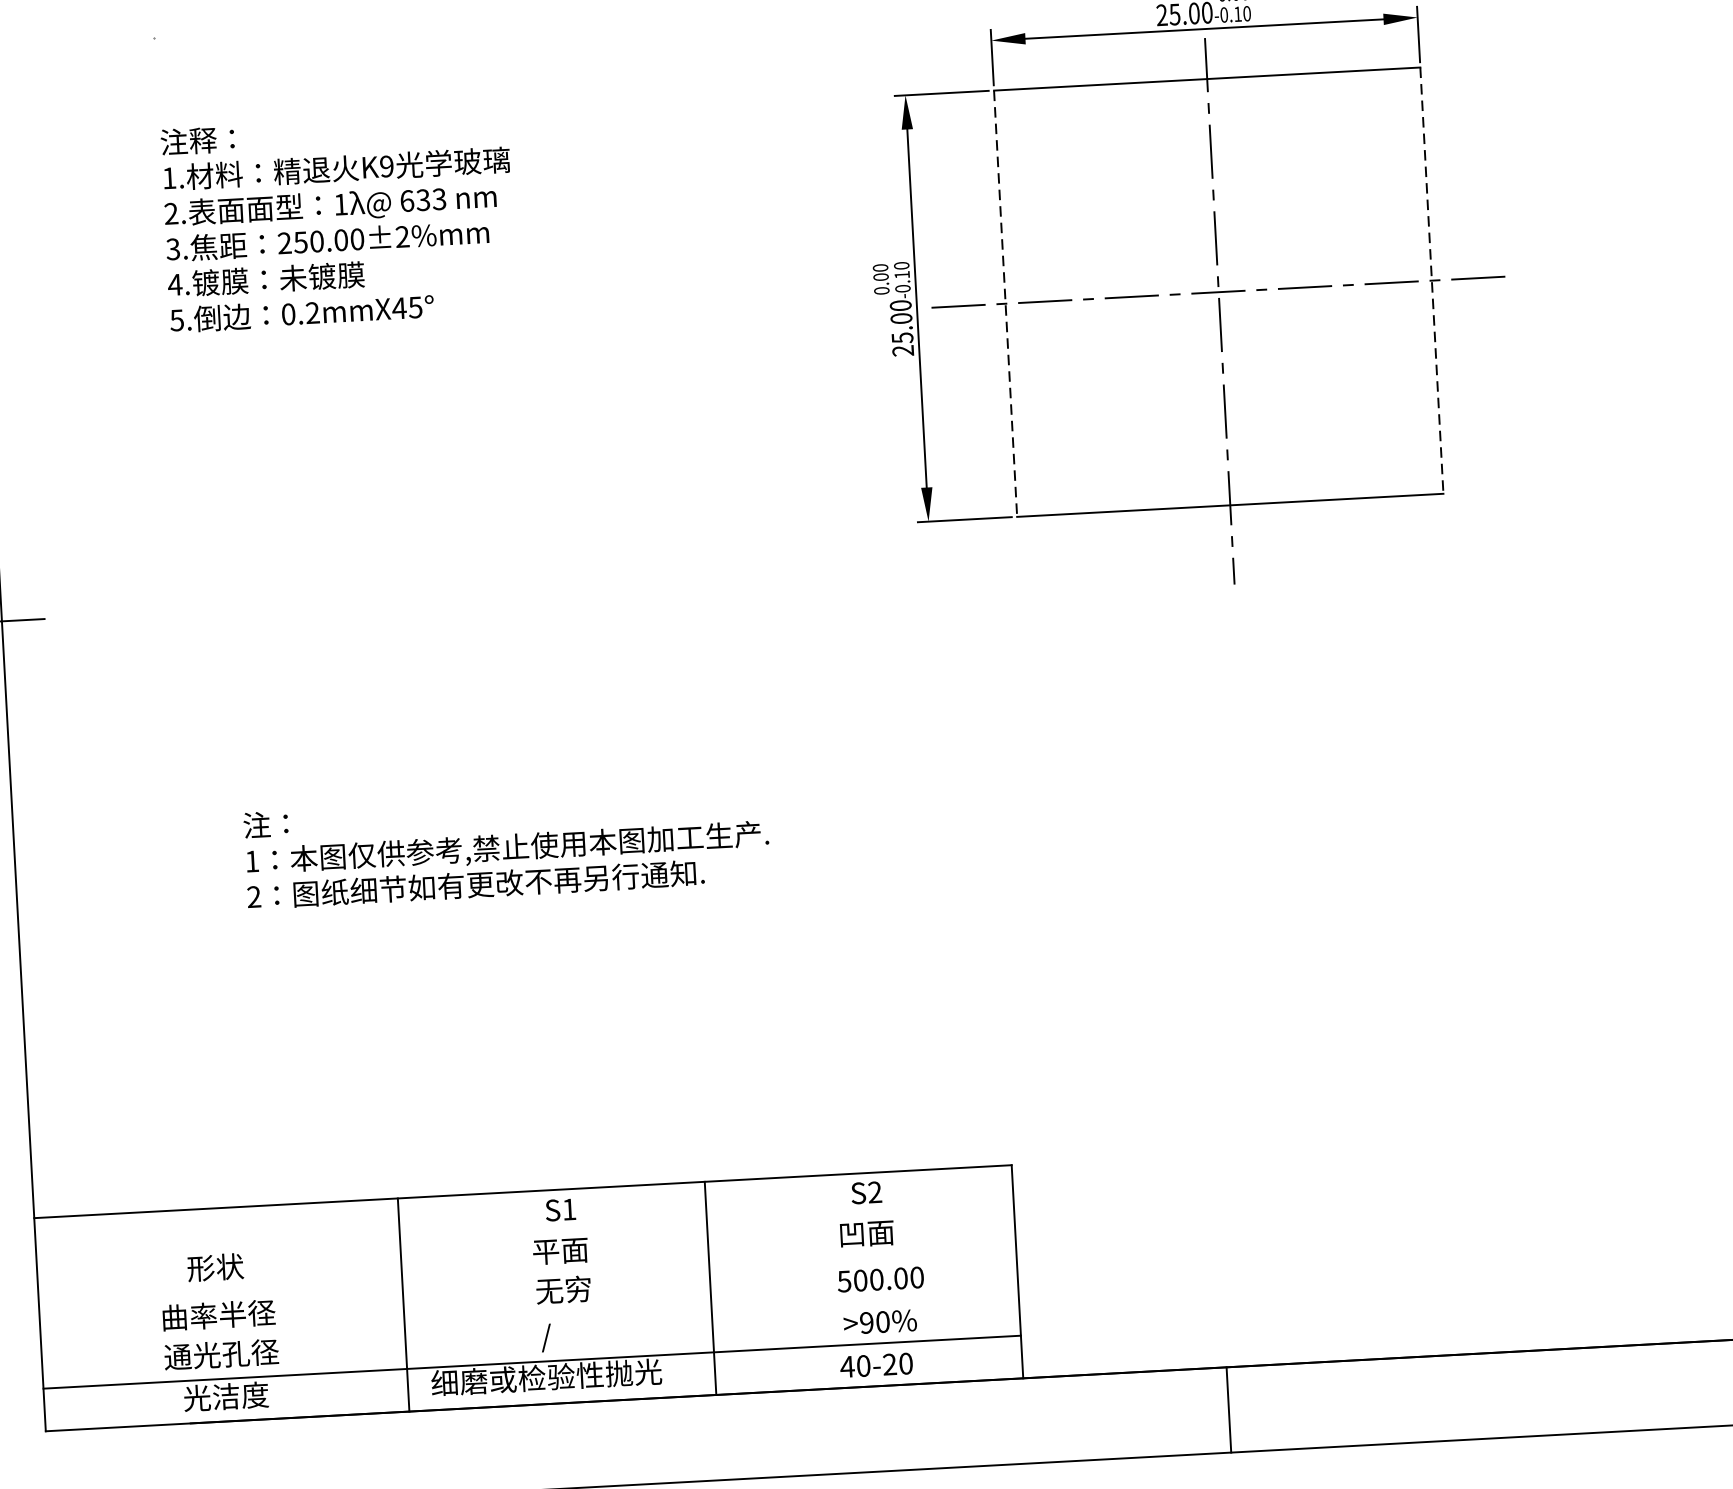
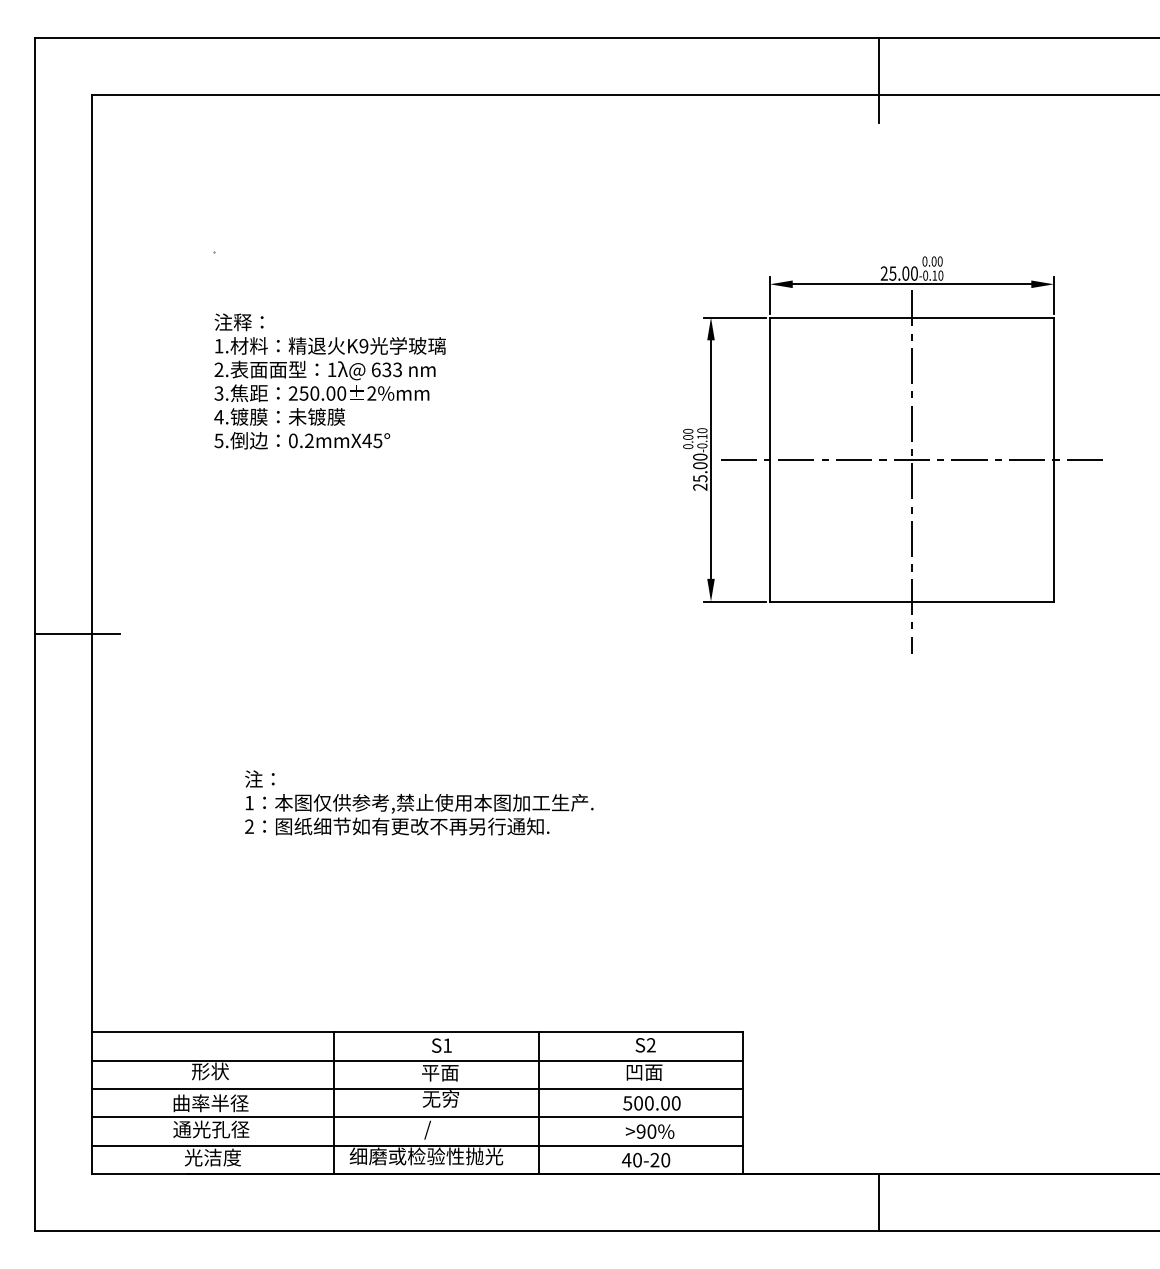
line: (1432, 281) -> (1054, 460), dashed -> solid
line: (1006, 305) -> (770, 460), dashed -> solid
line: (525, 1234) -> (417, 1060), added
line: (527, 1276) -> (417, 1088), added
line: (530, 1319) -> (417, 1117), added

